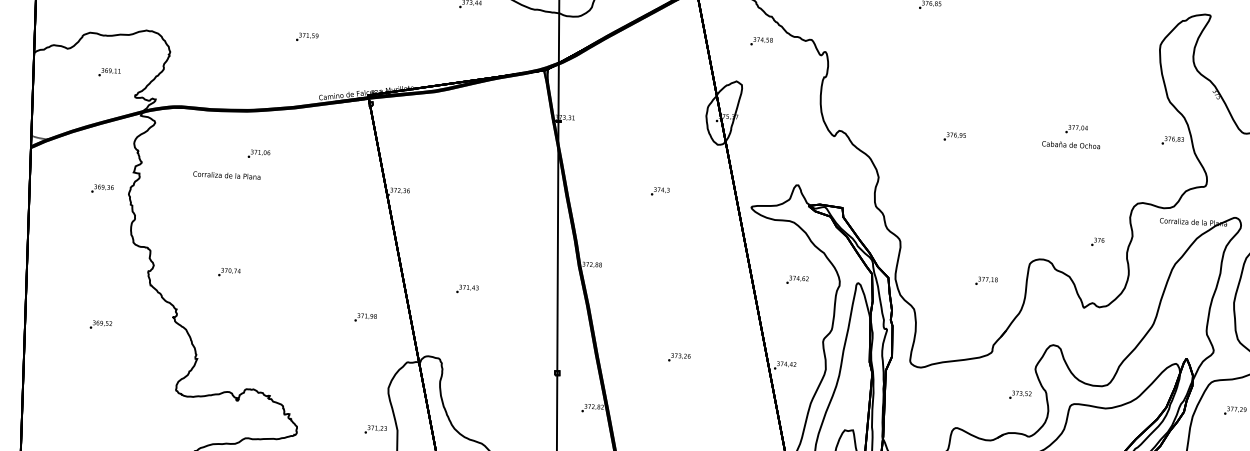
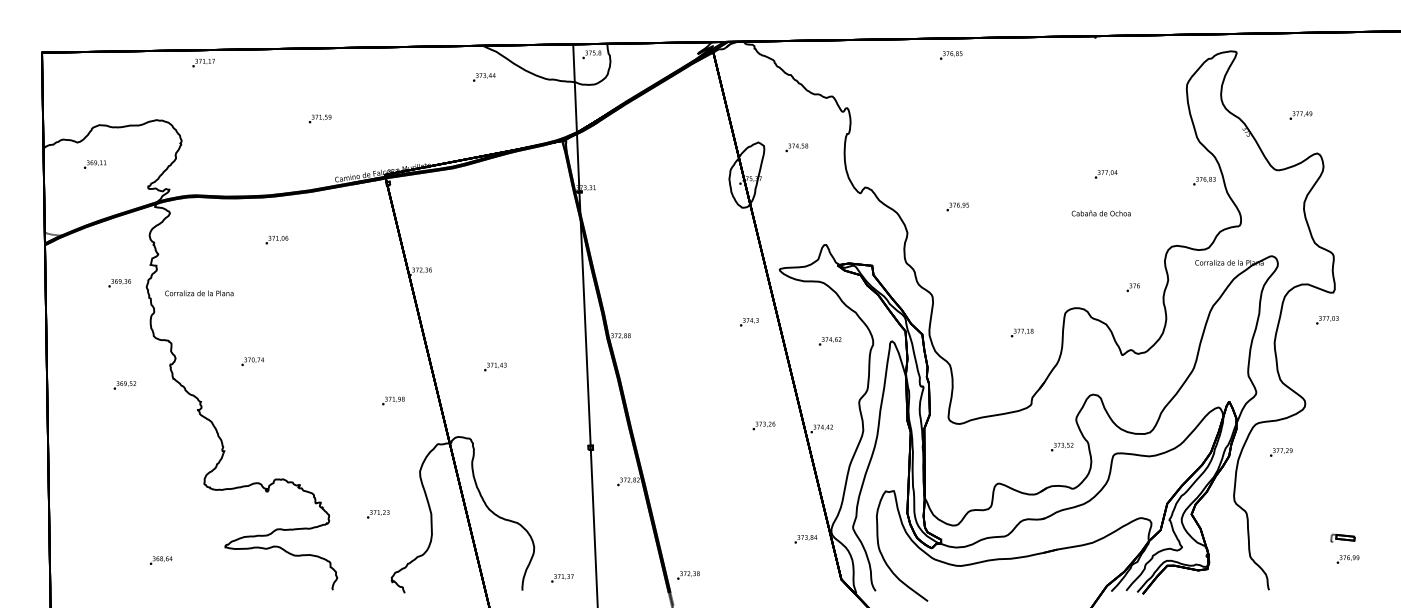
text: (761, 41) -> (796, 147), moved
text: (109, 72) -> (95, 164), moved
text: (954, 136) -> (957, 206), moved
text: (1070, 145) -> (1100, 213), moved
text: (227, 175) -> (199, 293), moved
text: (660, 191) -> (749, 322), moved
text: (100, 325) -> (124, 385), moved
text: (678, 357) -> (763, 425), moved
text: (376, 430) -> (378, 514), moved

